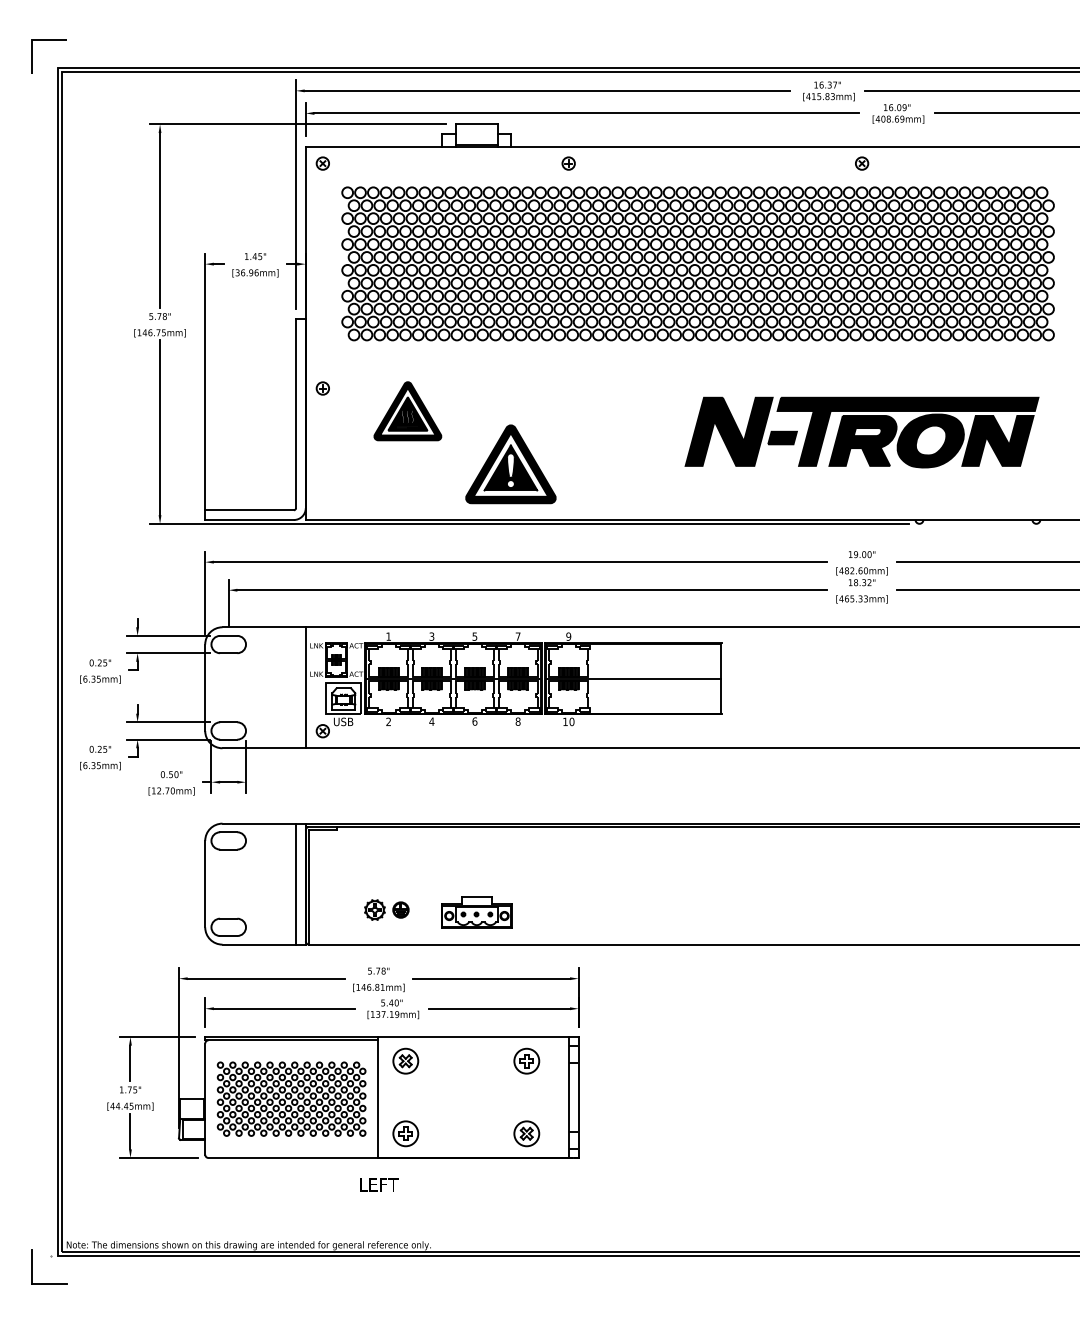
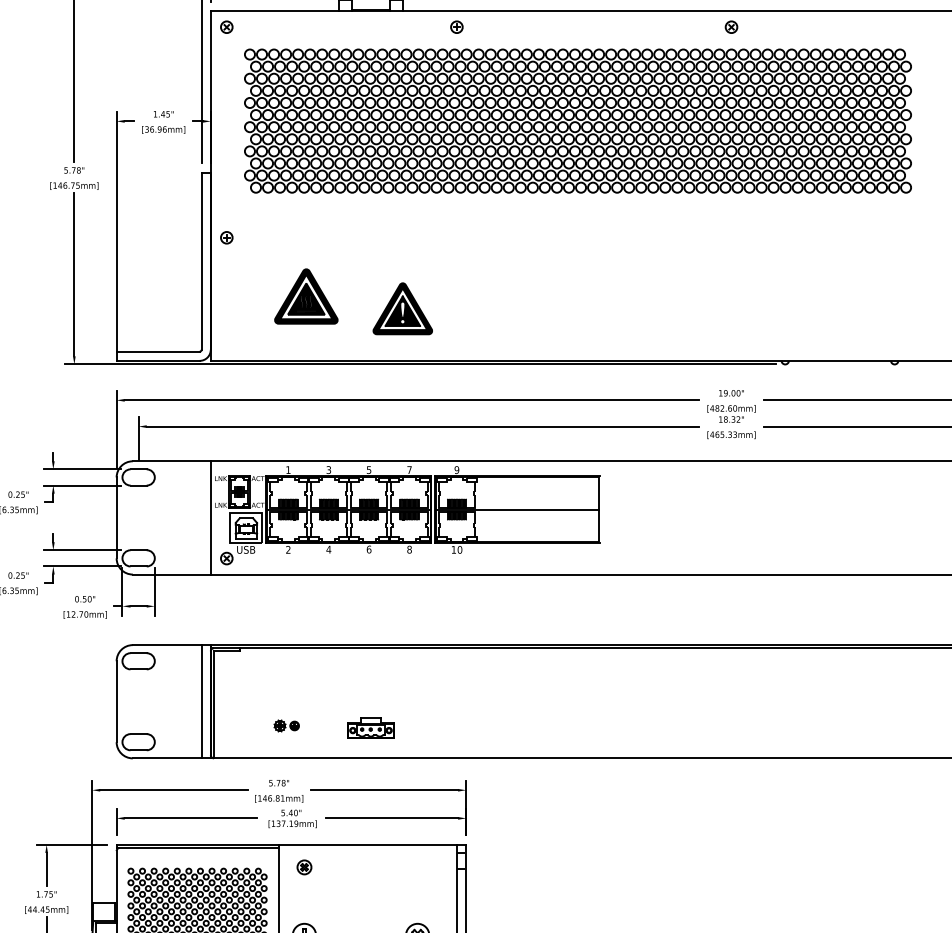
part: (407, 411) -> (305, 296), moved
part: (861, 432) -> (730, 278), removed
part: (510, 464) -> (402, 308), size x0.7
part: (386, 909) -> (286, 725), size x0.6
part: (476, 912) -> (370, 728), size x0.7
part: (405, 1060) -> (304, 866), size x0.6
part: (526, 1060) -> (417, 866), removed

